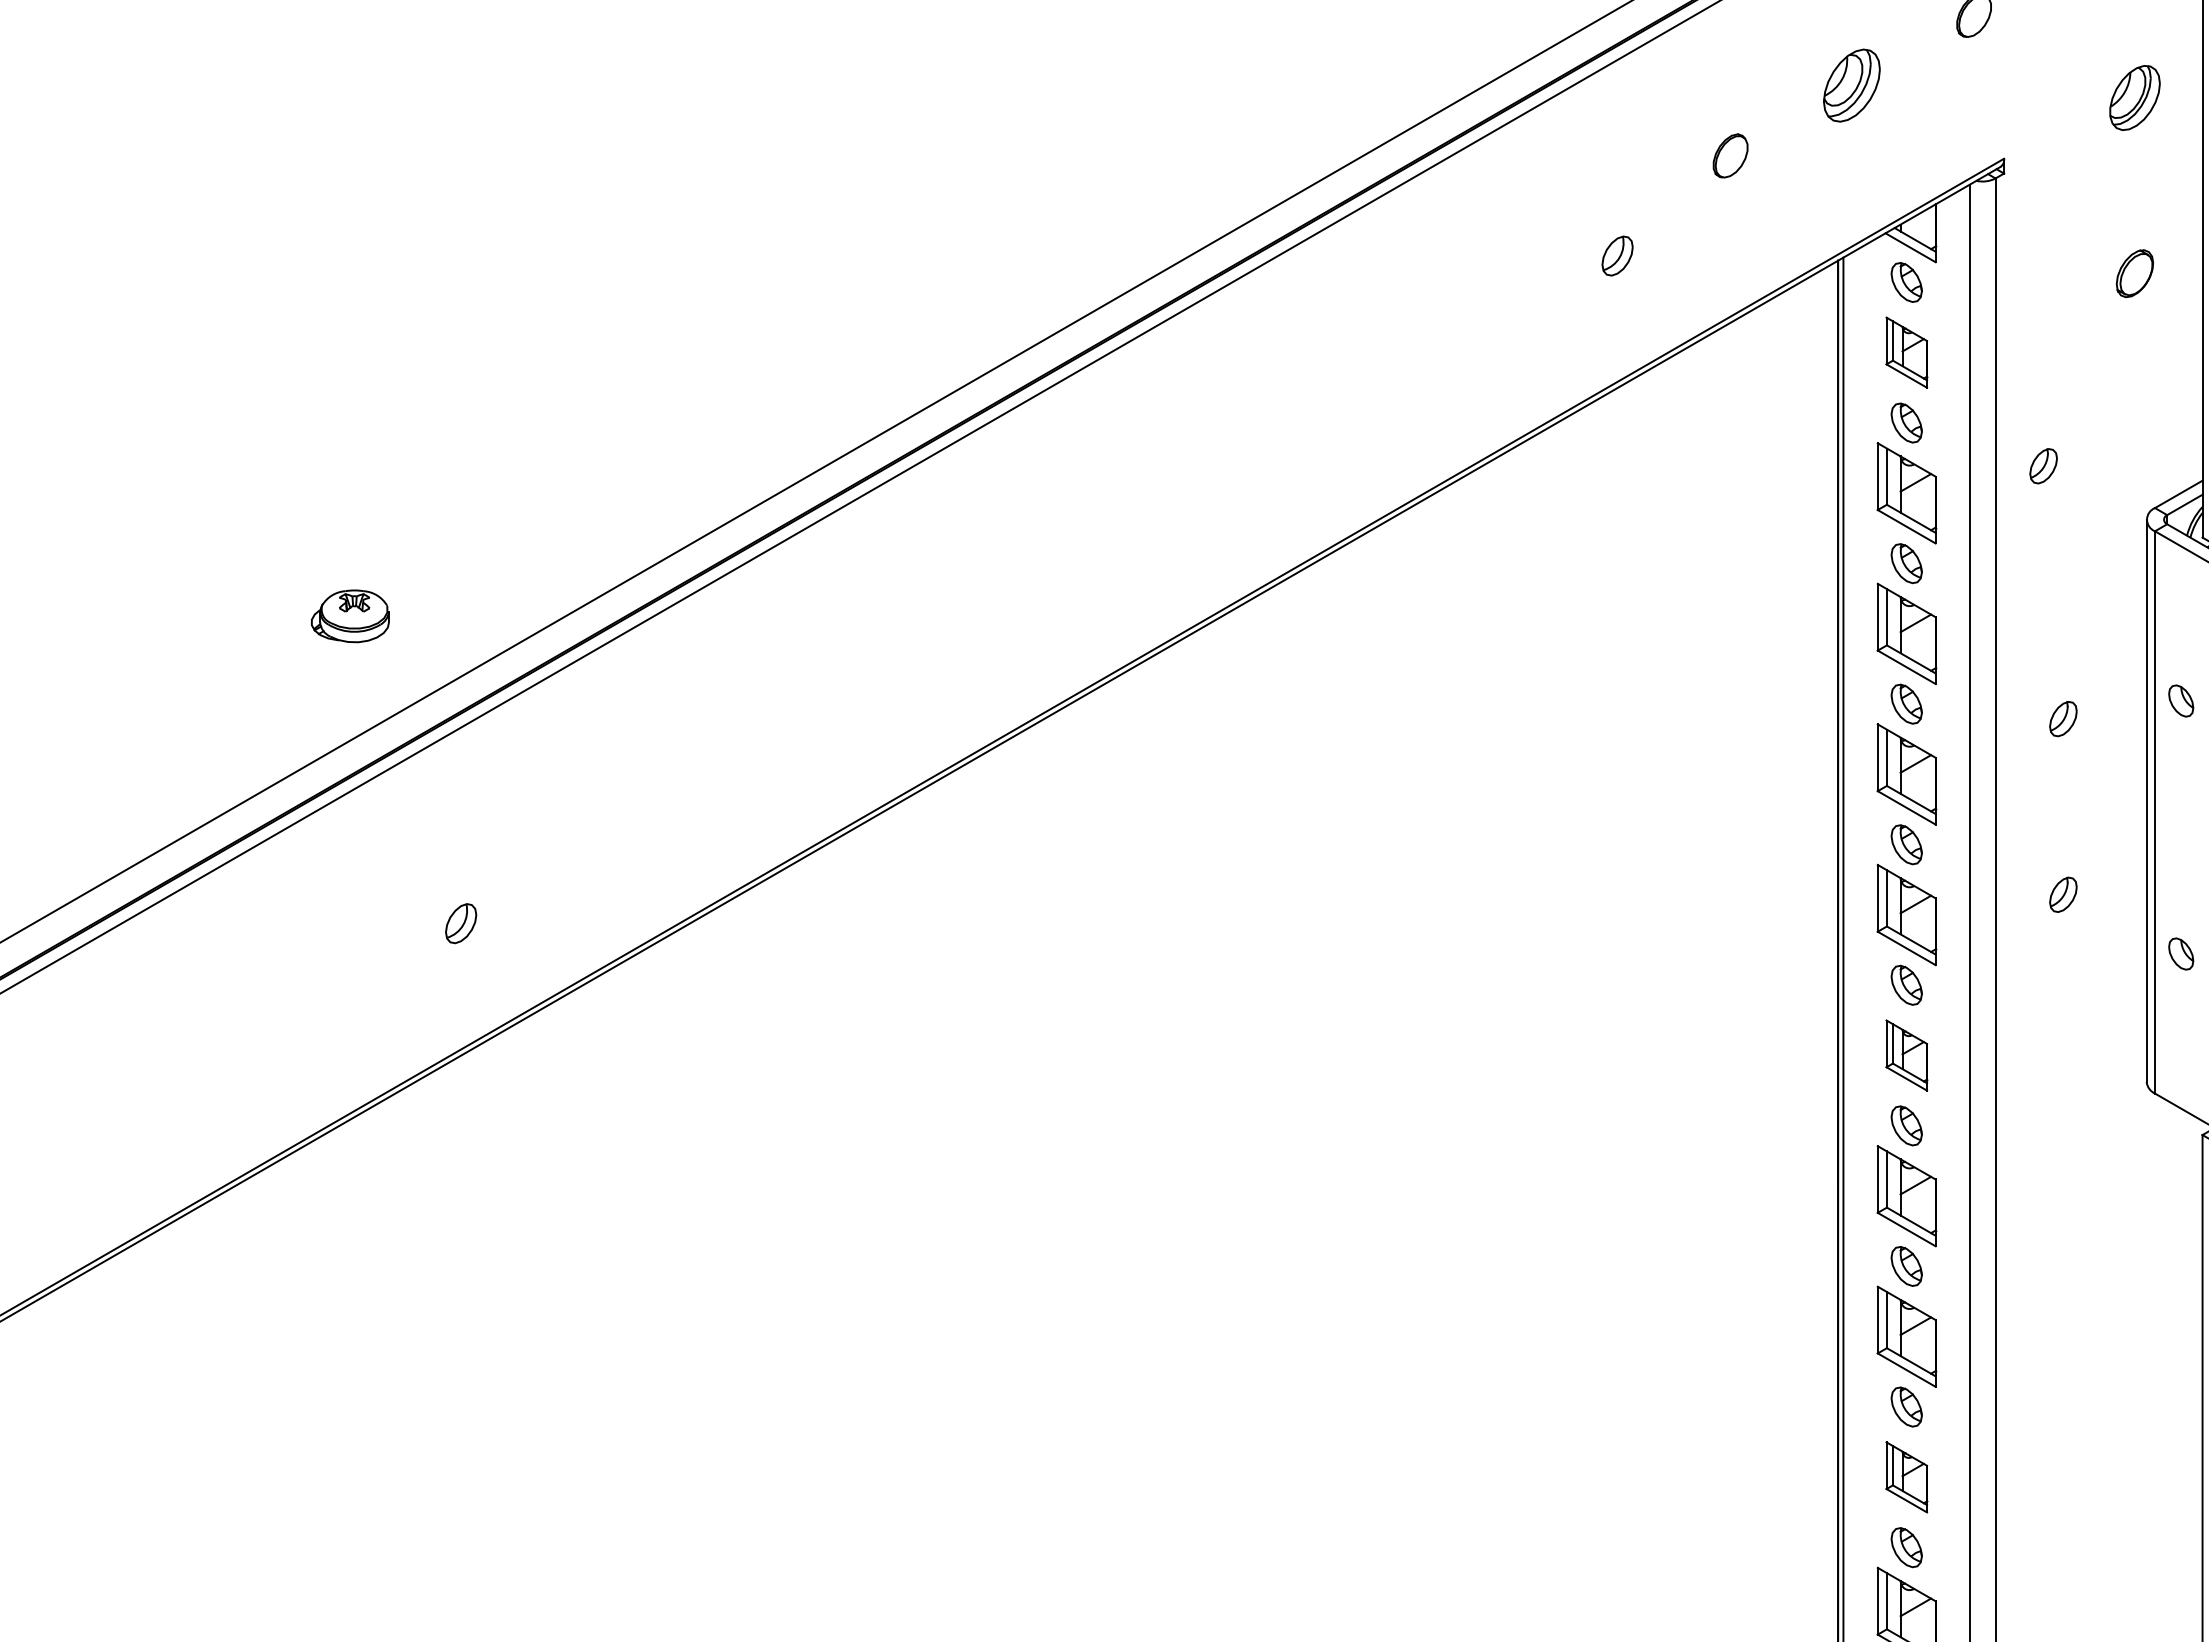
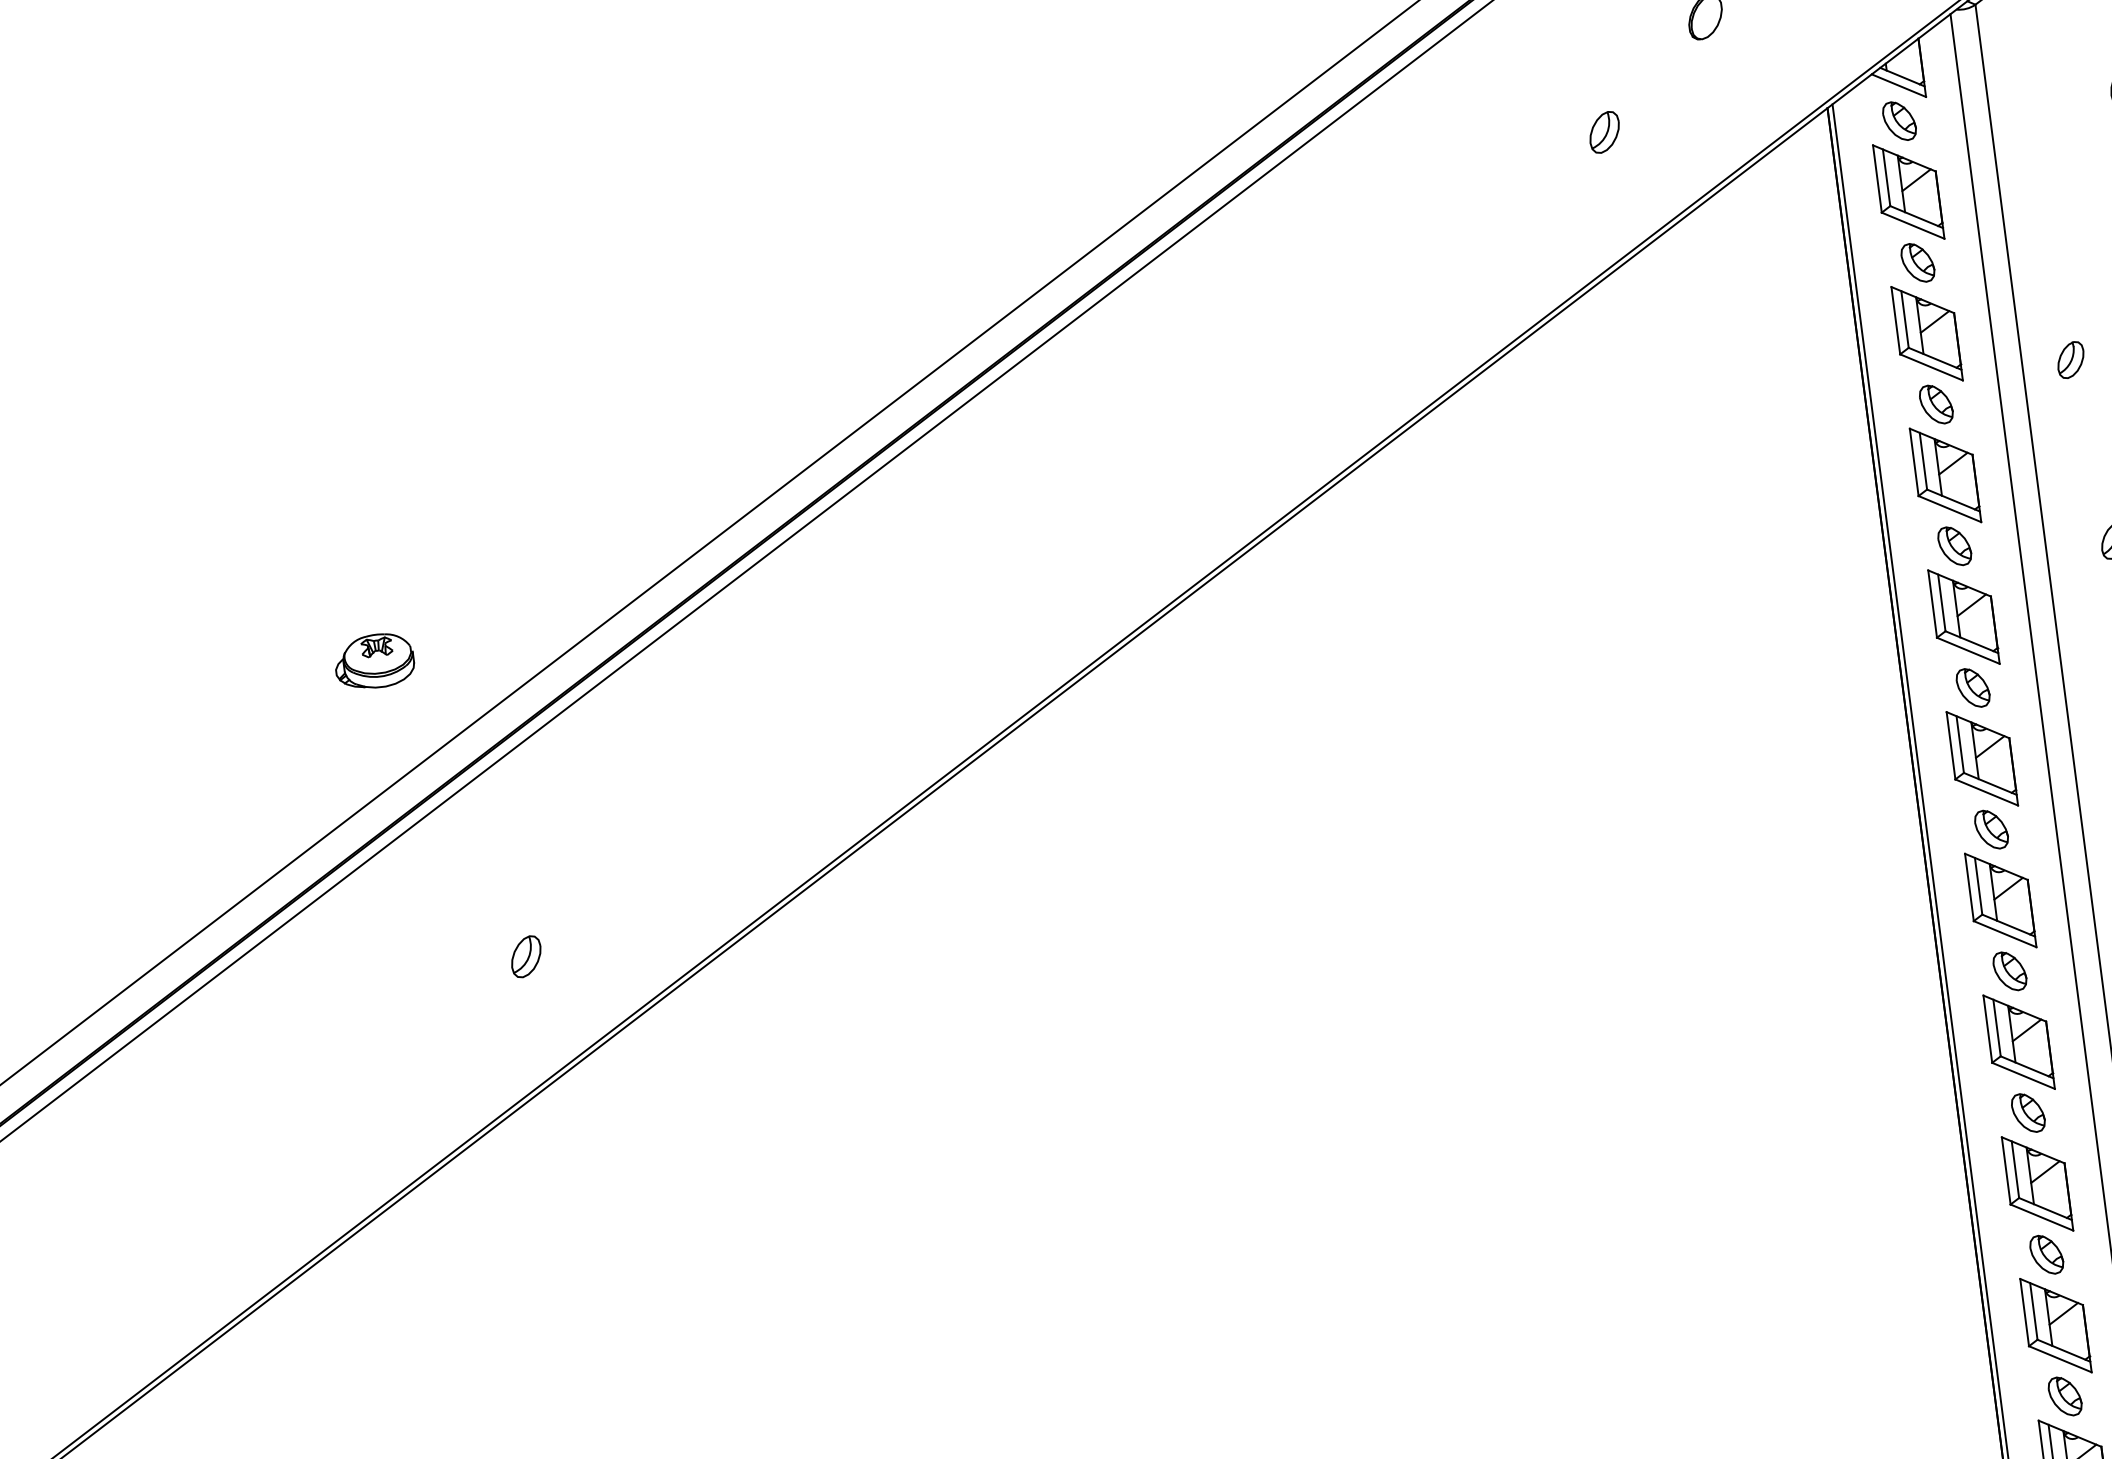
part: (1906, 352) -> (1908, 191), size x1.43
part: (2043, 466) -> (2070, 360), moved
part: (1906, 1055) -> (2000, 900), size x1.43
part: (1906, 1477) -> (2055, 1325), size x1.43

